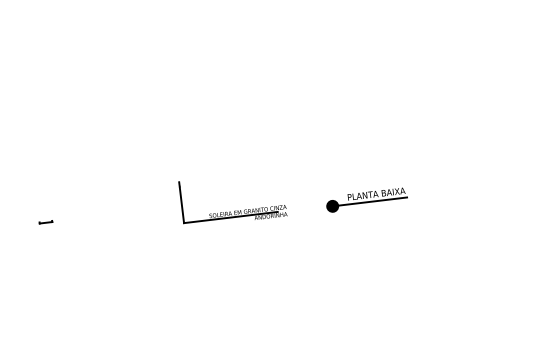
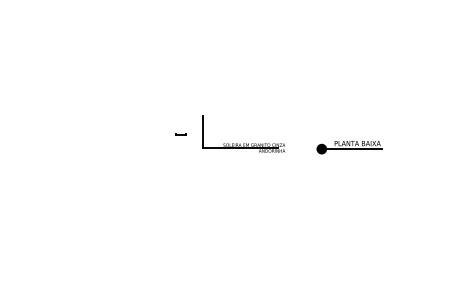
line: (45, 222) -> (180, 134), moved

